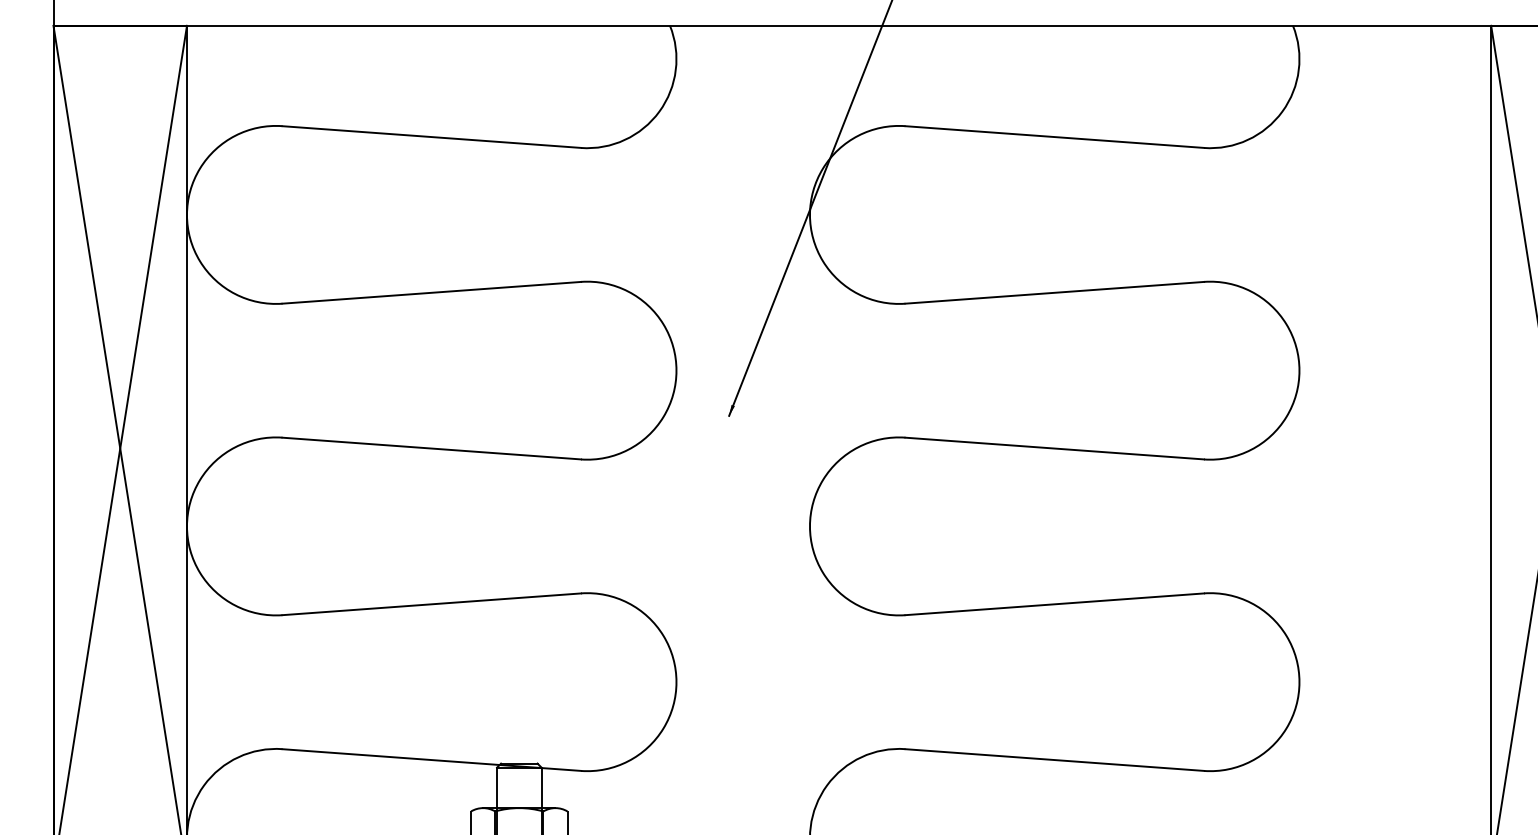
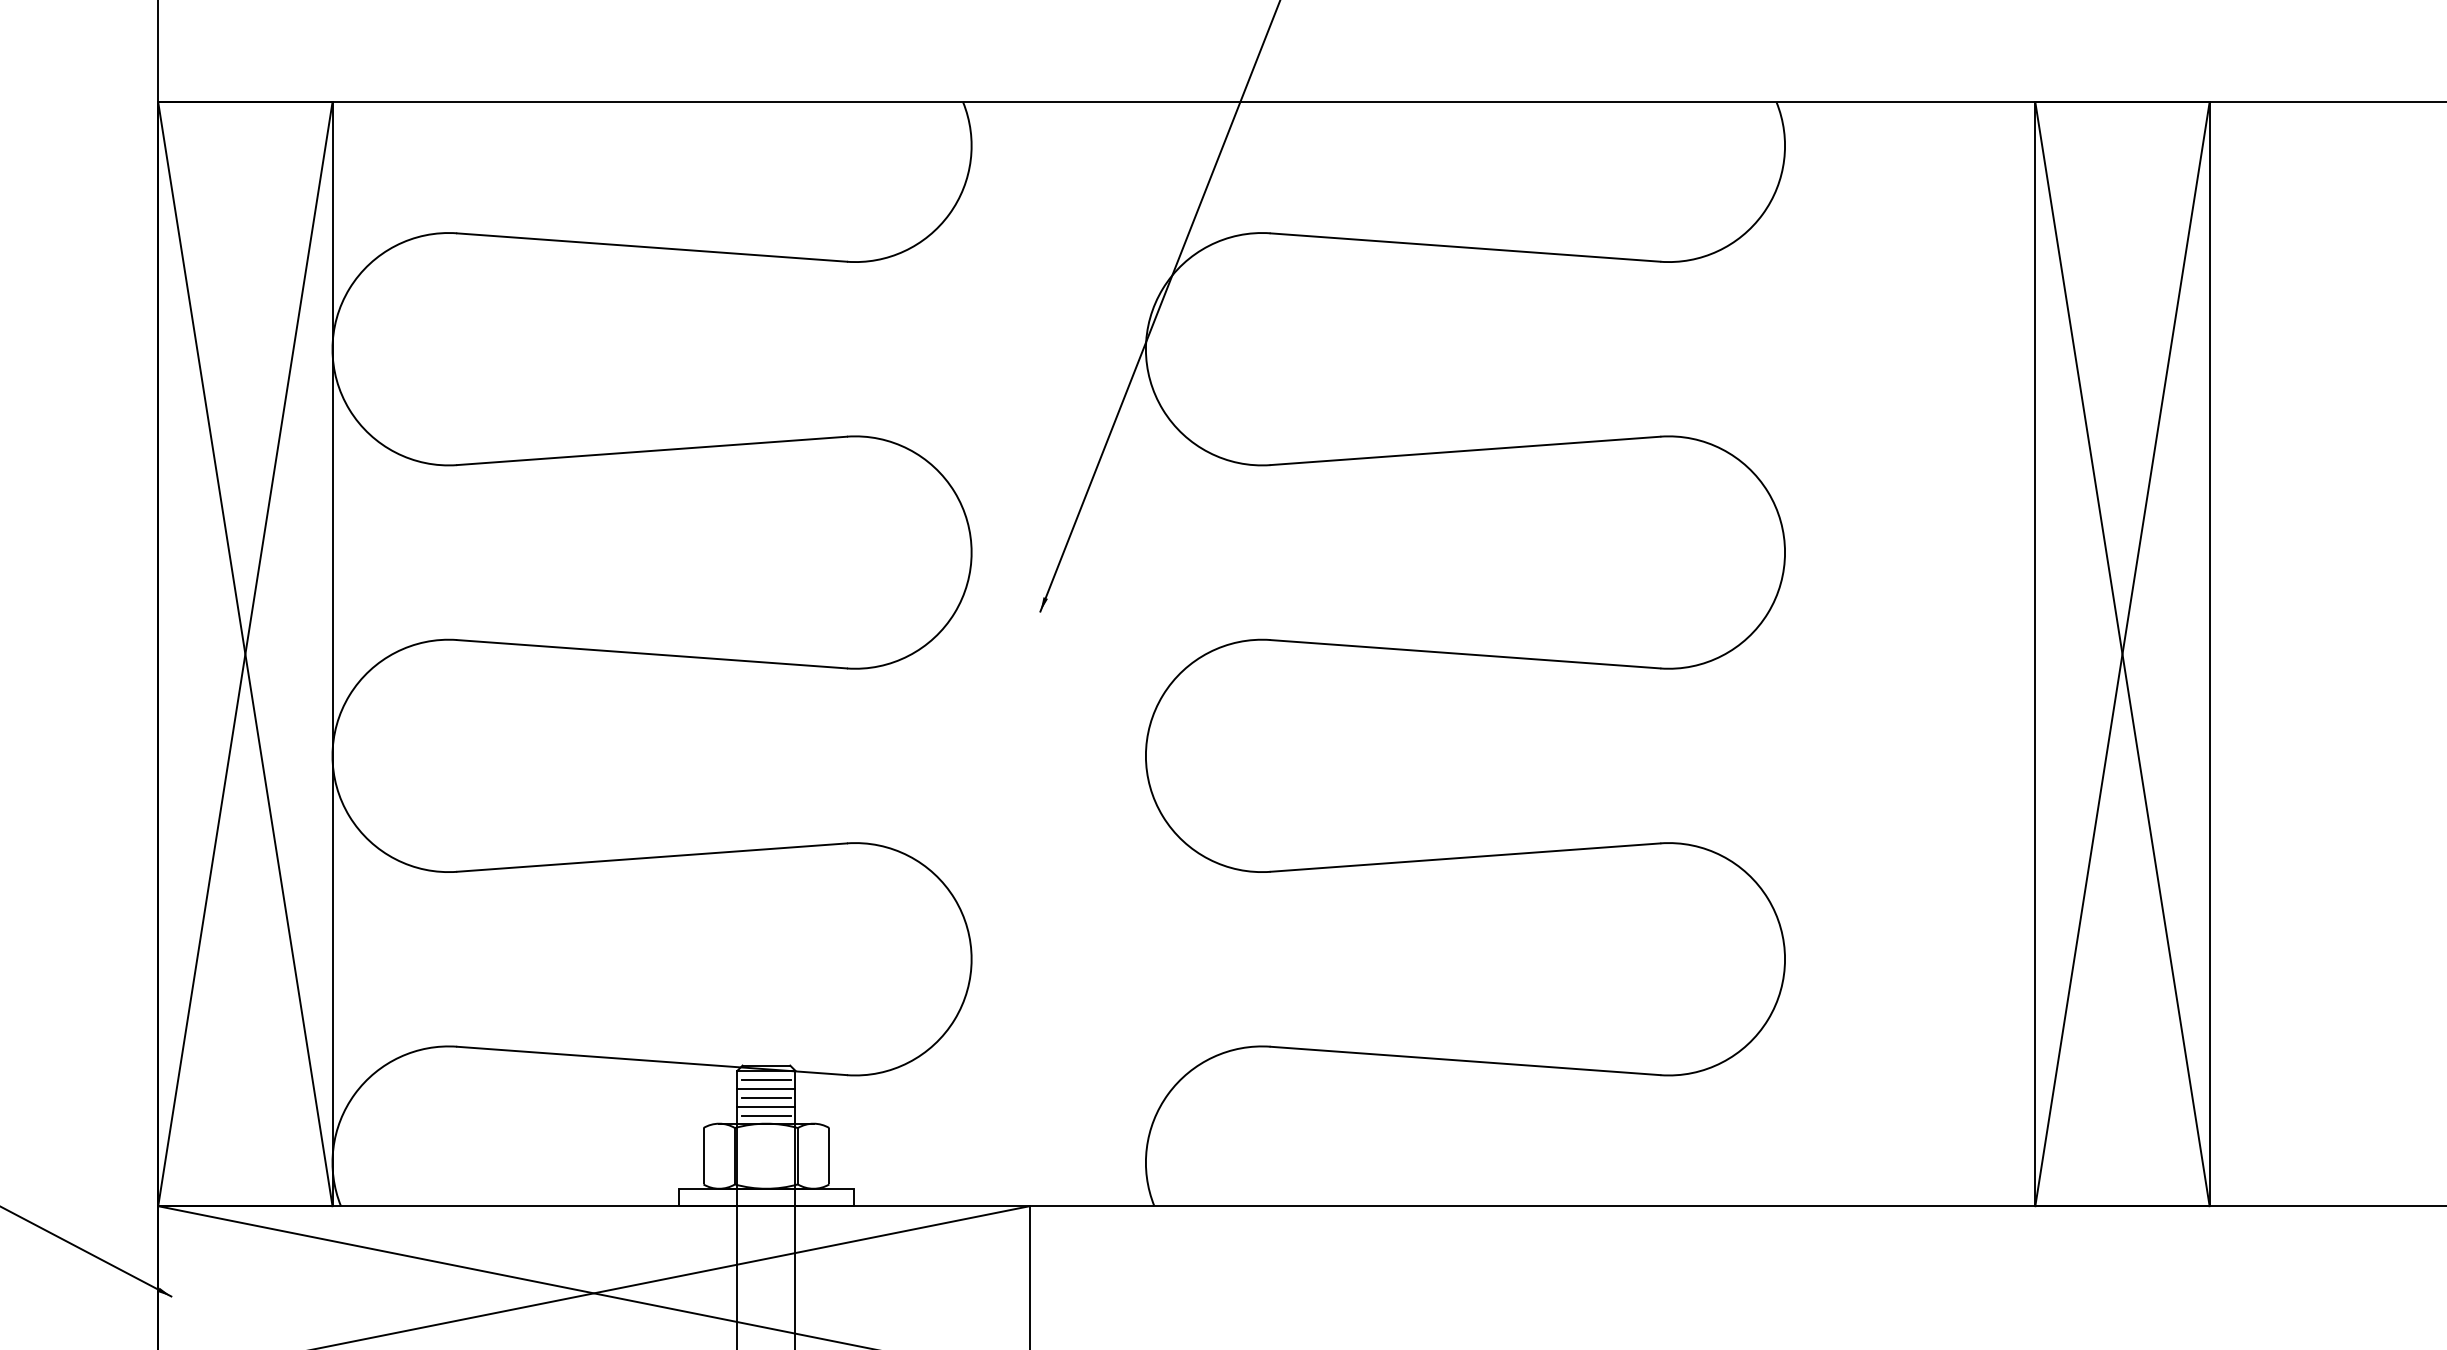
line: (519, 774) -> (766, 1079), added
line: (519, 781) -> (766, 1088), added
line: (519, 788) -> (766, 1097), added
line: (519, 794) -> (766, 1106), added
line: (519, 801) -> (766, 1115), added

